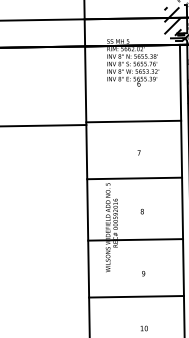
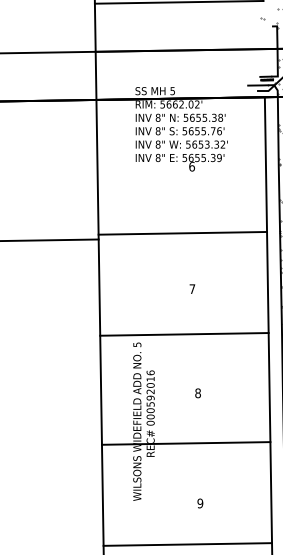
hatch: (172, 21) -> (251, 55), removed

